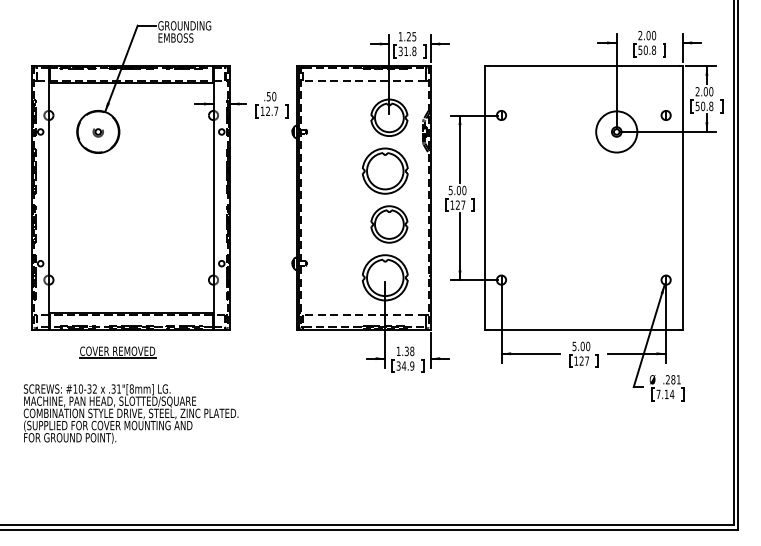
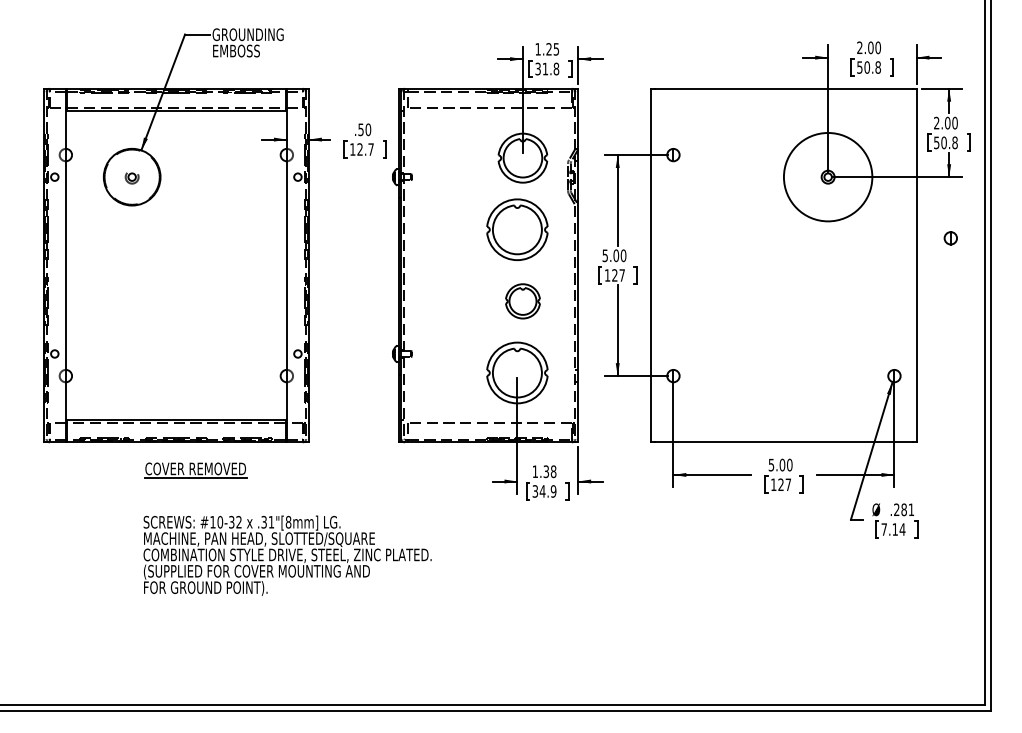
part: (665, 115) -> (949, 238), moved
circle: (616, 131) -> (827, 176), size x1.6
part: (389, 224) -> (523, 301), size x0.7
part: (117, 352) -> (195, 470), moved
text: (130, 413) -> (286, 555), moved

